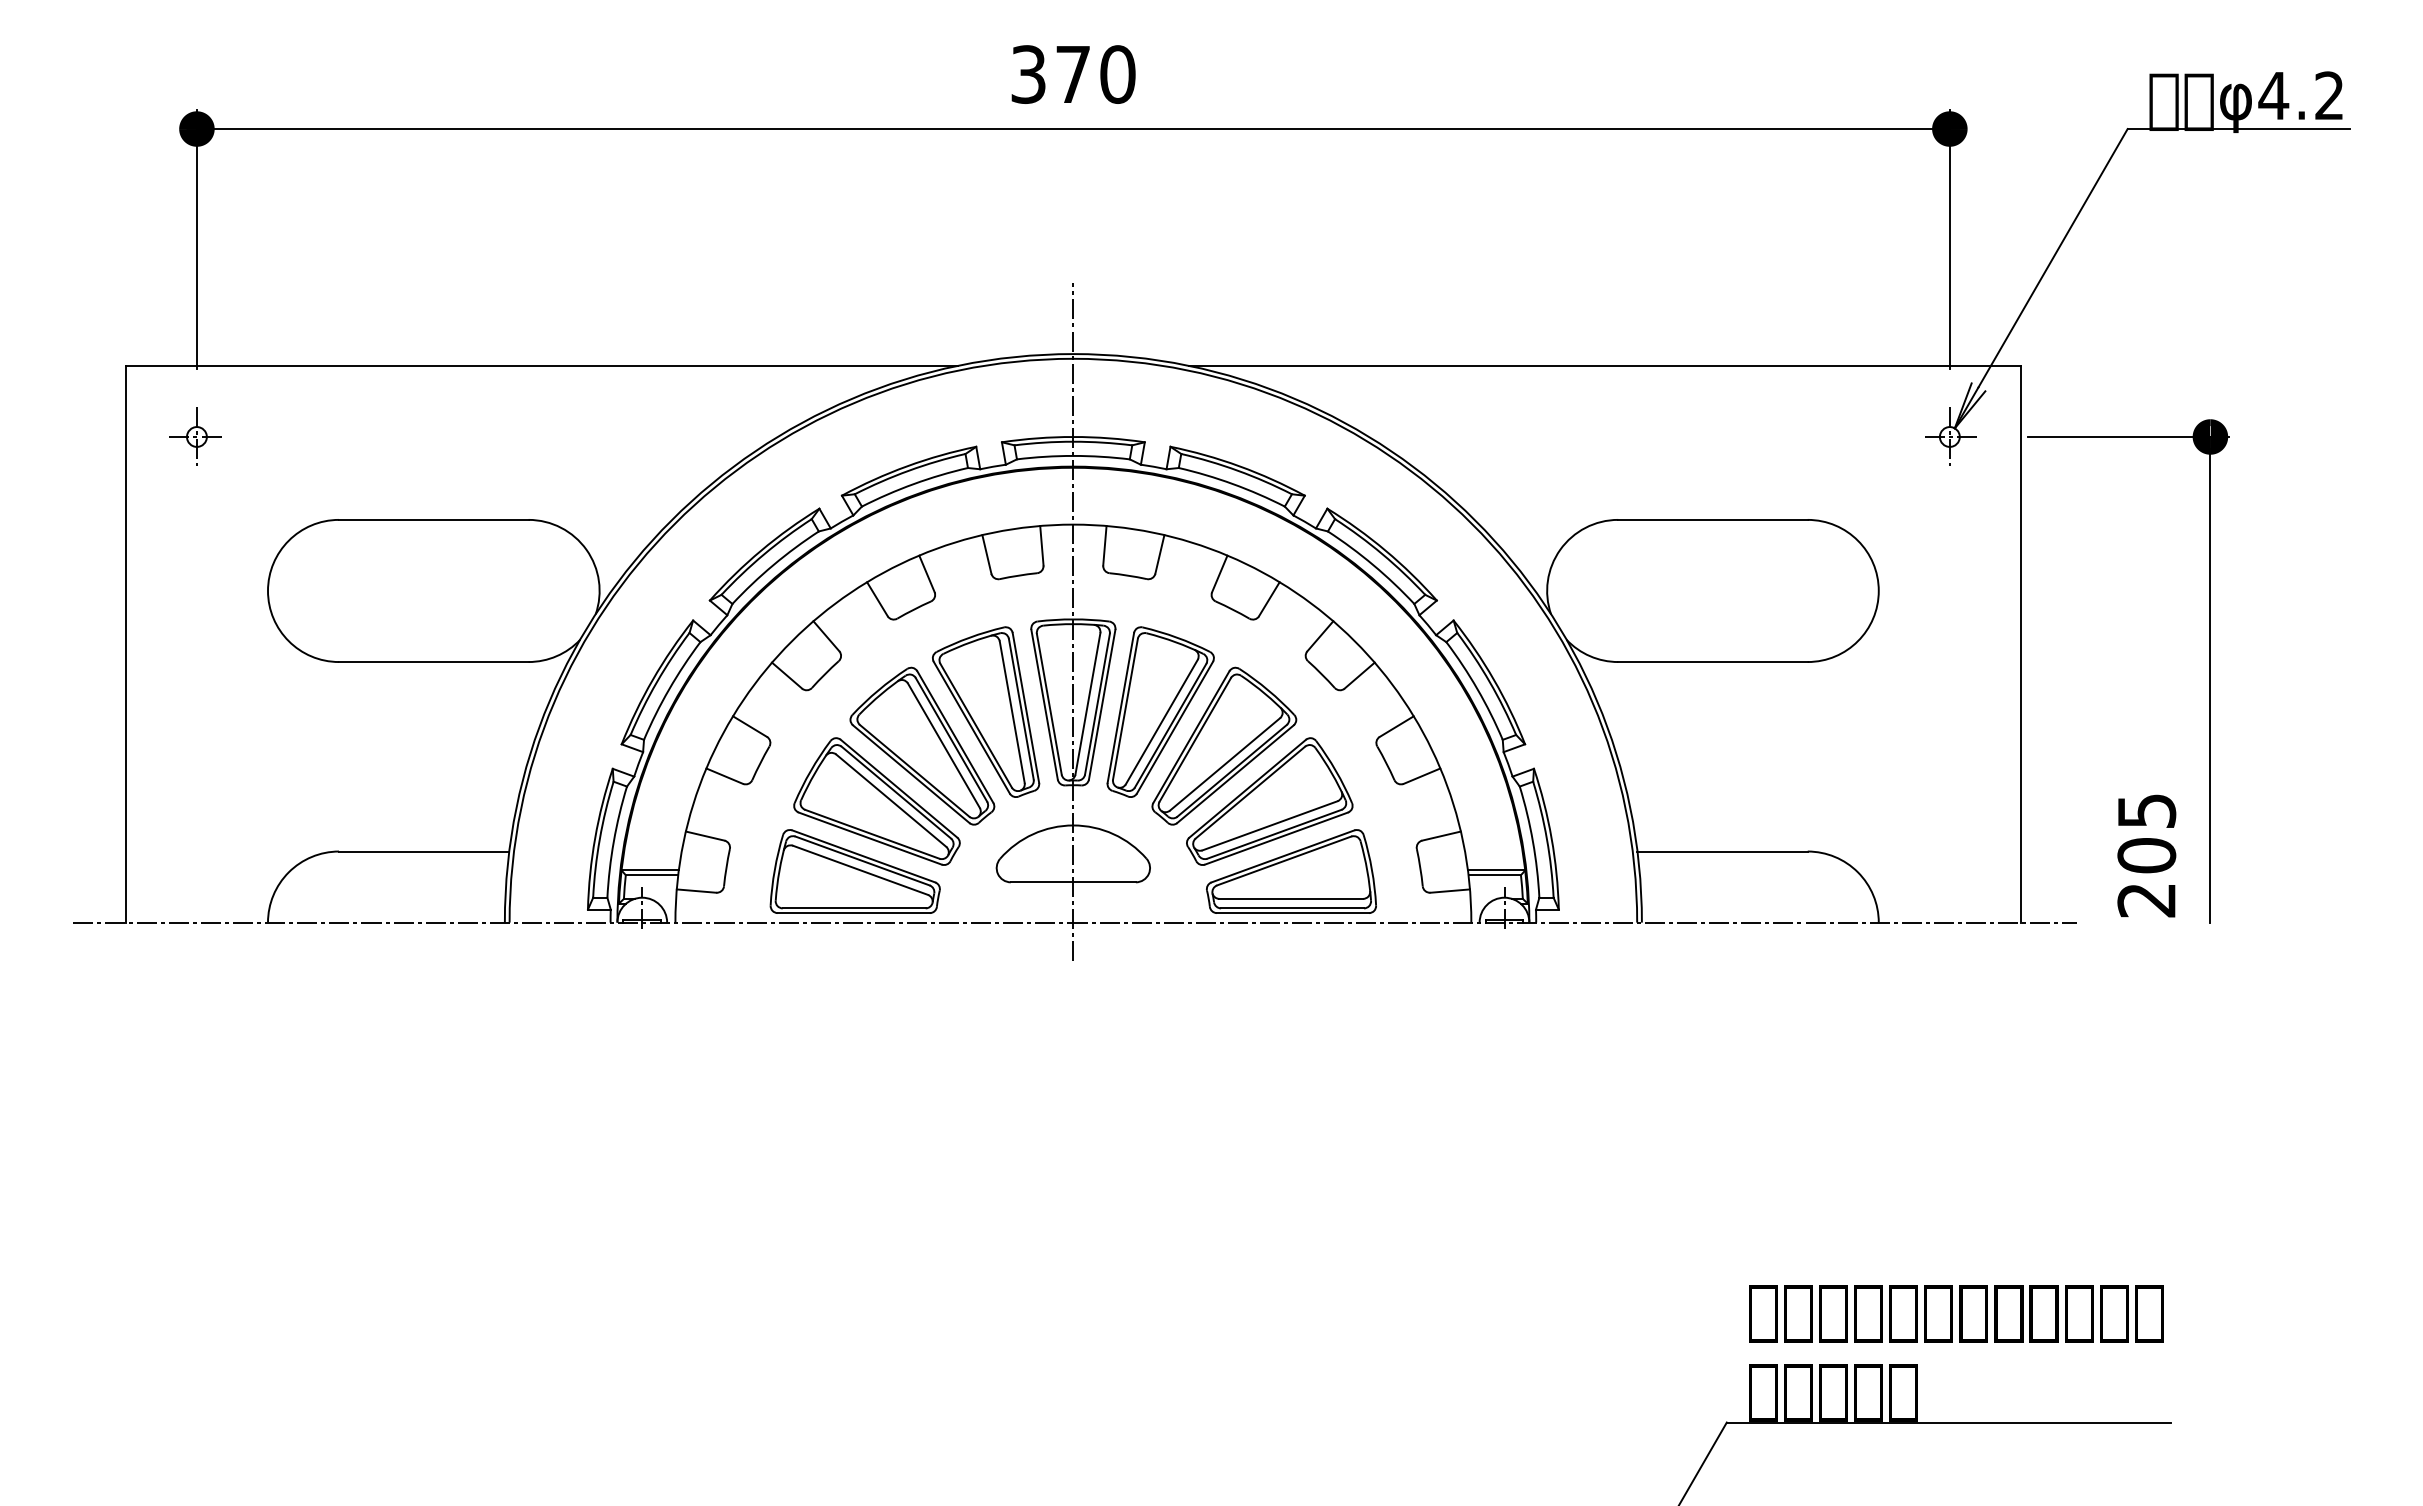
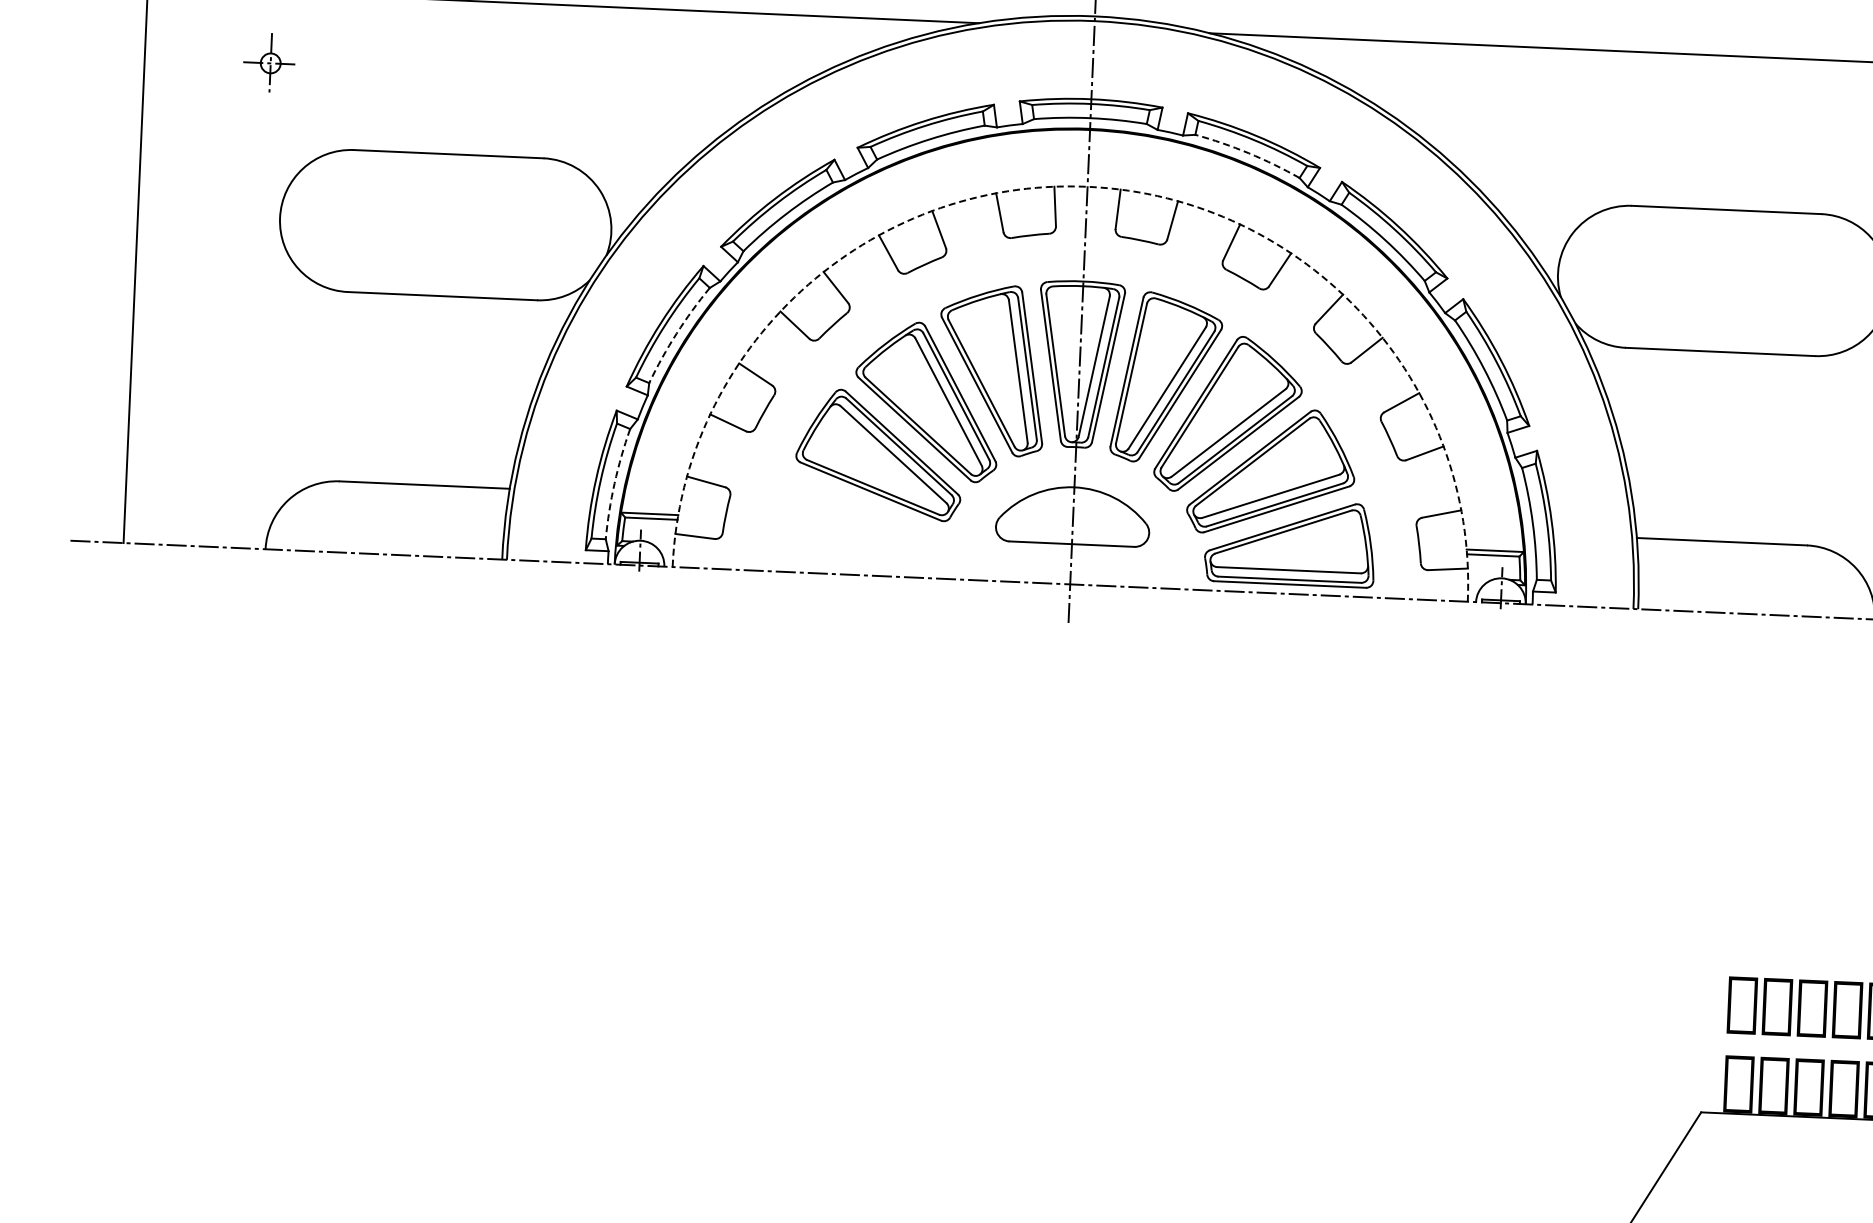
part: (195, 436) -> (269, 62), moved
arc: (1233, 484) -> (1249, 153), solid -> dashed
arc: (1073, 524) -> (1087, 186), solid -> dashed
arc: (669, 689) -> (676, 333), solid -> dashed
arc: (613, 841) -> (614, 483), solid -> dashed
part: (854, 871) -> (853, 523), removed

